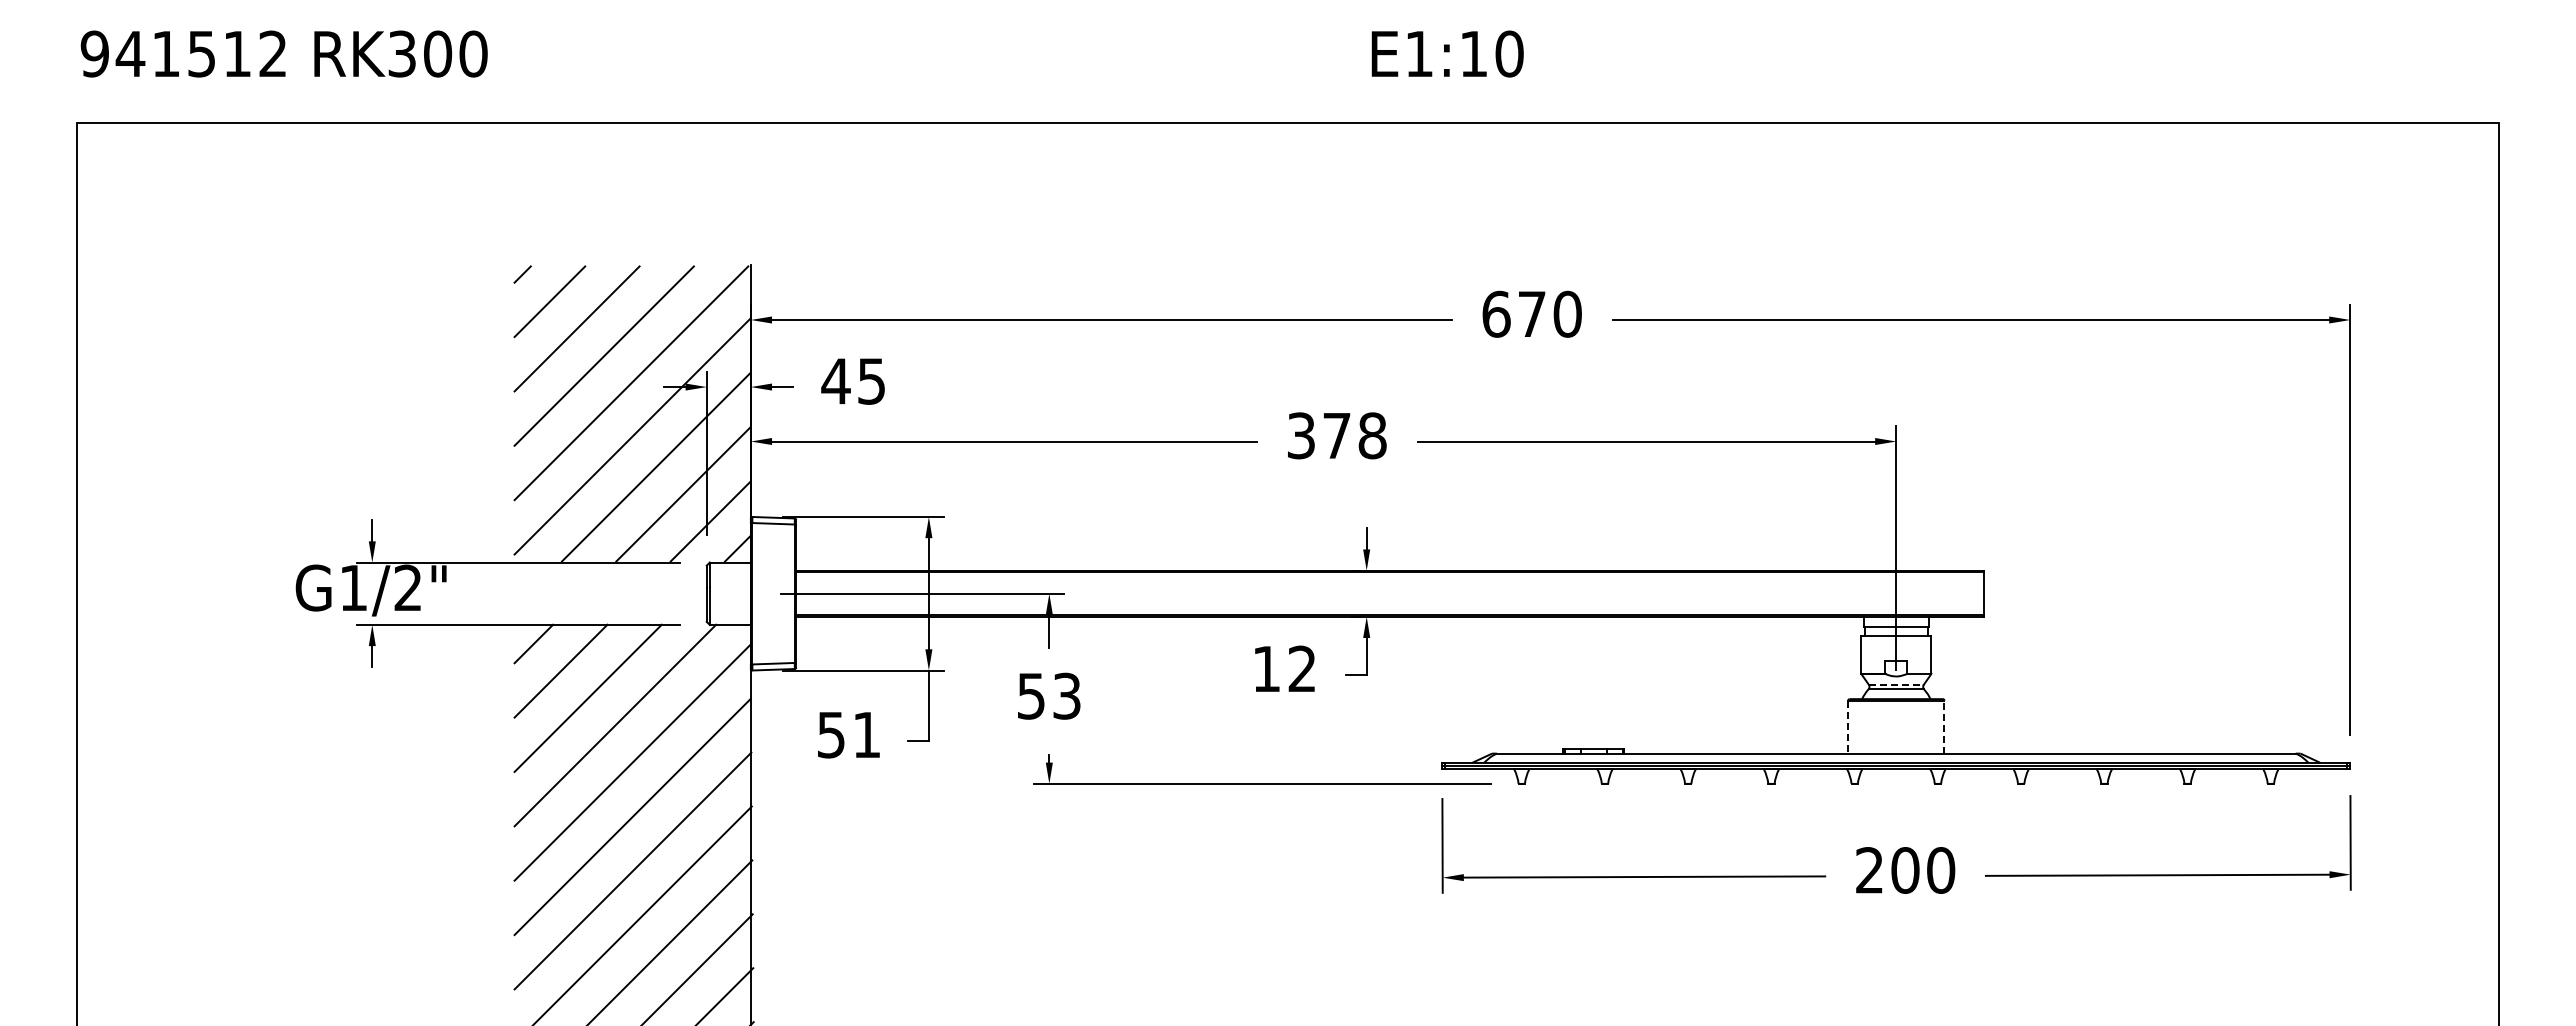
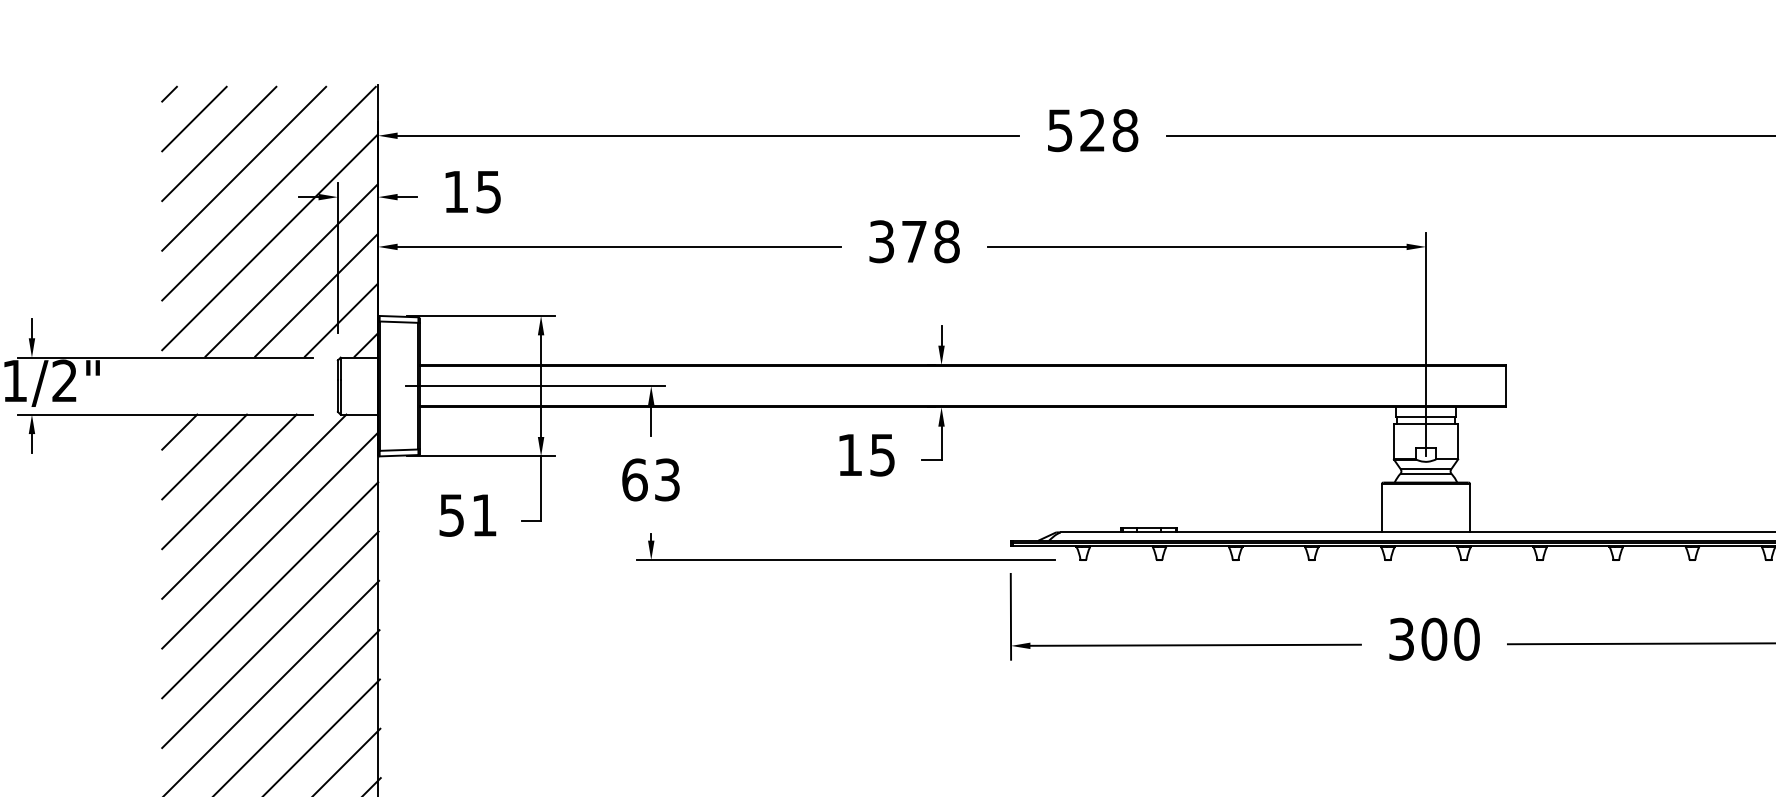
text: (1531, 313) -> (1092, 129), 670 -> 528
text: (835, 381) -> (455, 192), 45 -> 15
text: (1301, 668) -> (881, 454), 12 -> 15
line: (1896, 684) -> (1426, 469), dashed -> solid
text: (1031, 695) -> (634, 479), 53 -> 63
line: (1944, 726) -> (1470, 507), dashed -> solid
line: (1848, 727) -> (1382, 508), dashed -> solid
text: (1869, 870) -> (1401, 639), 200 -> 300

